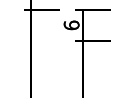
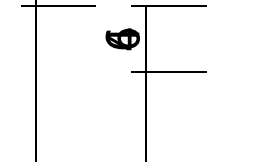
text: (71, 25) -> (122, 39), 6 -> 4

